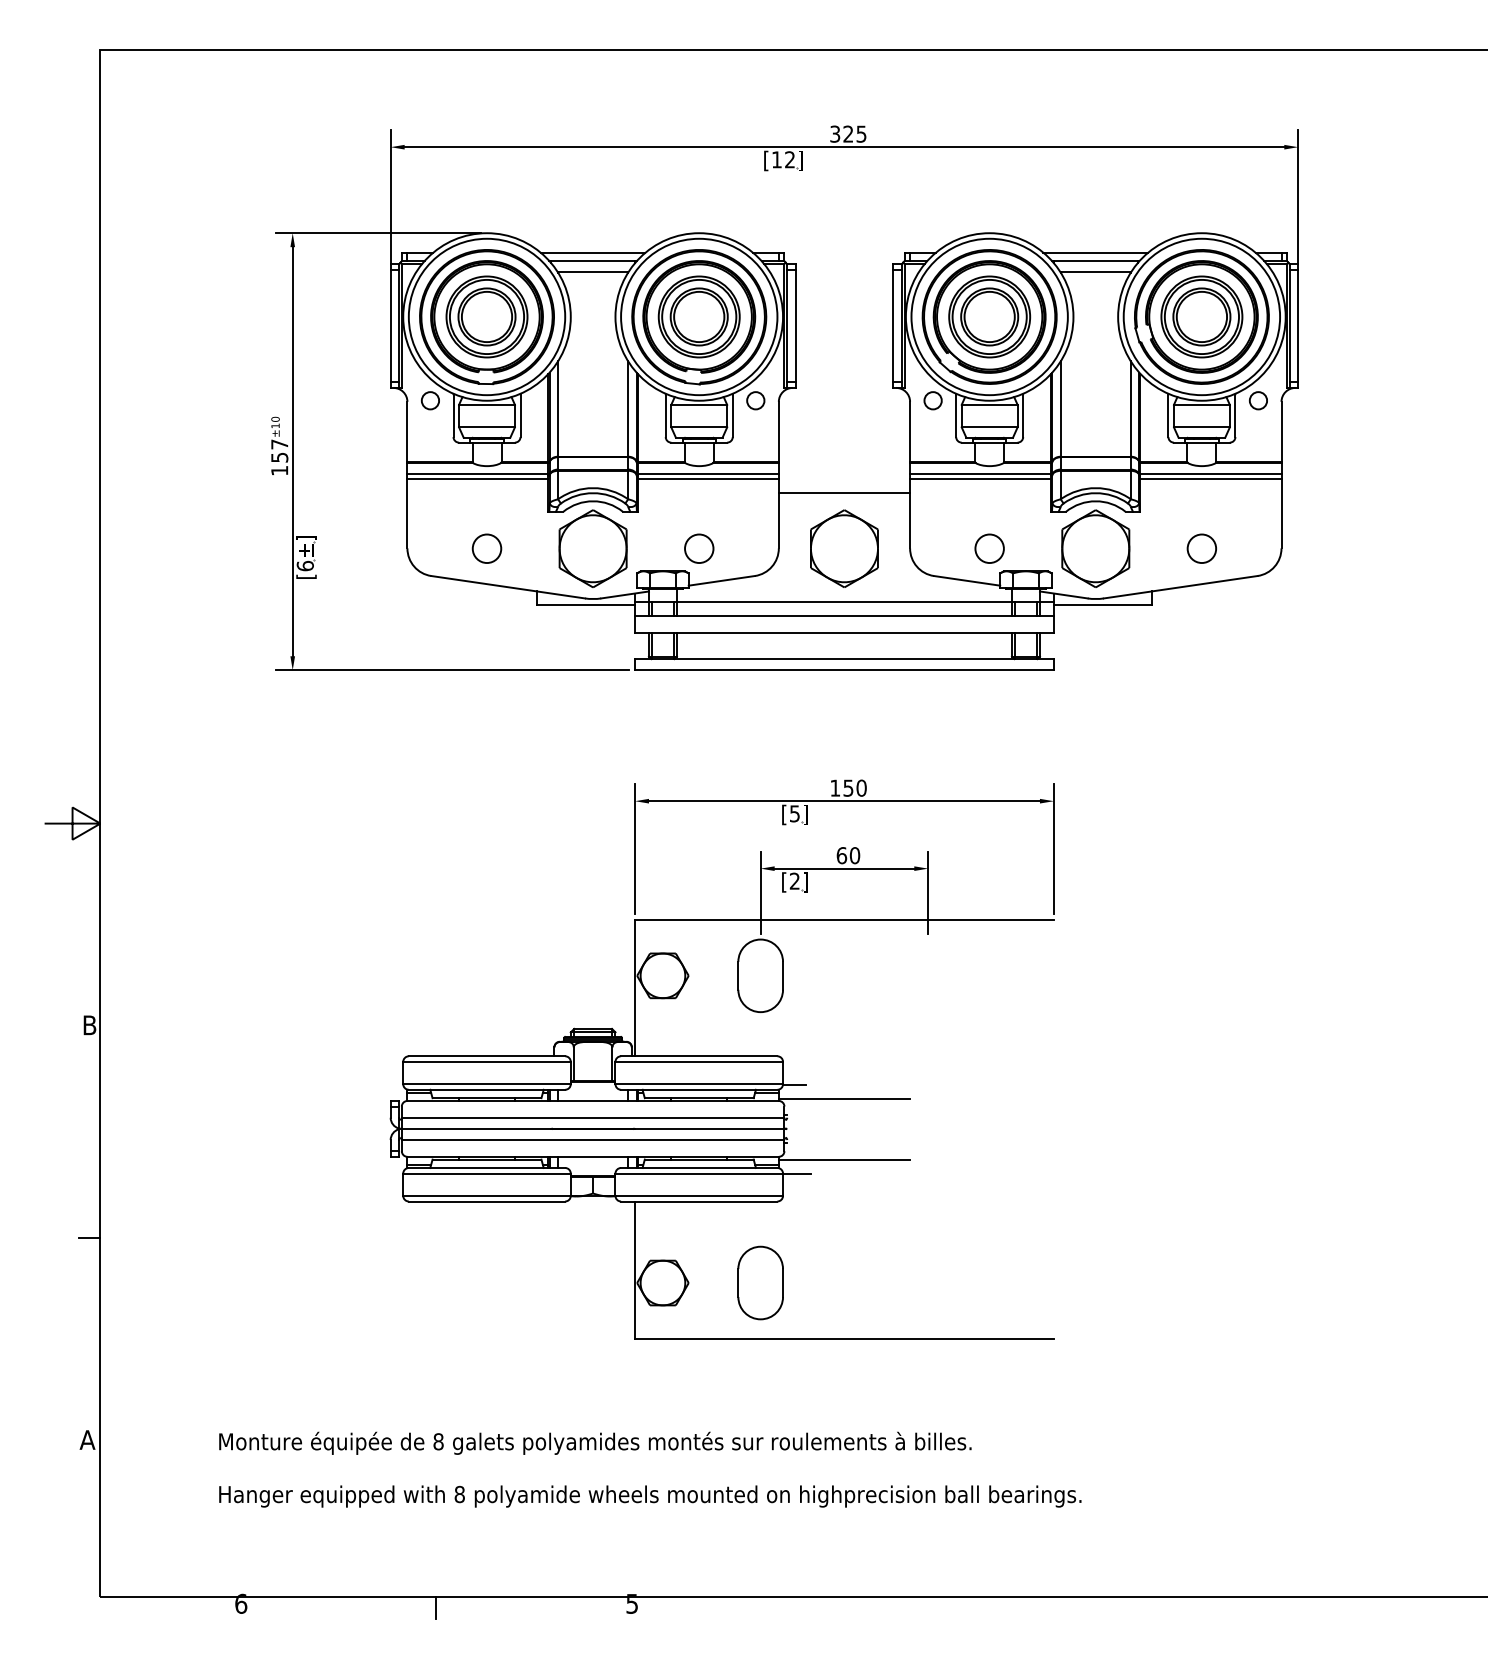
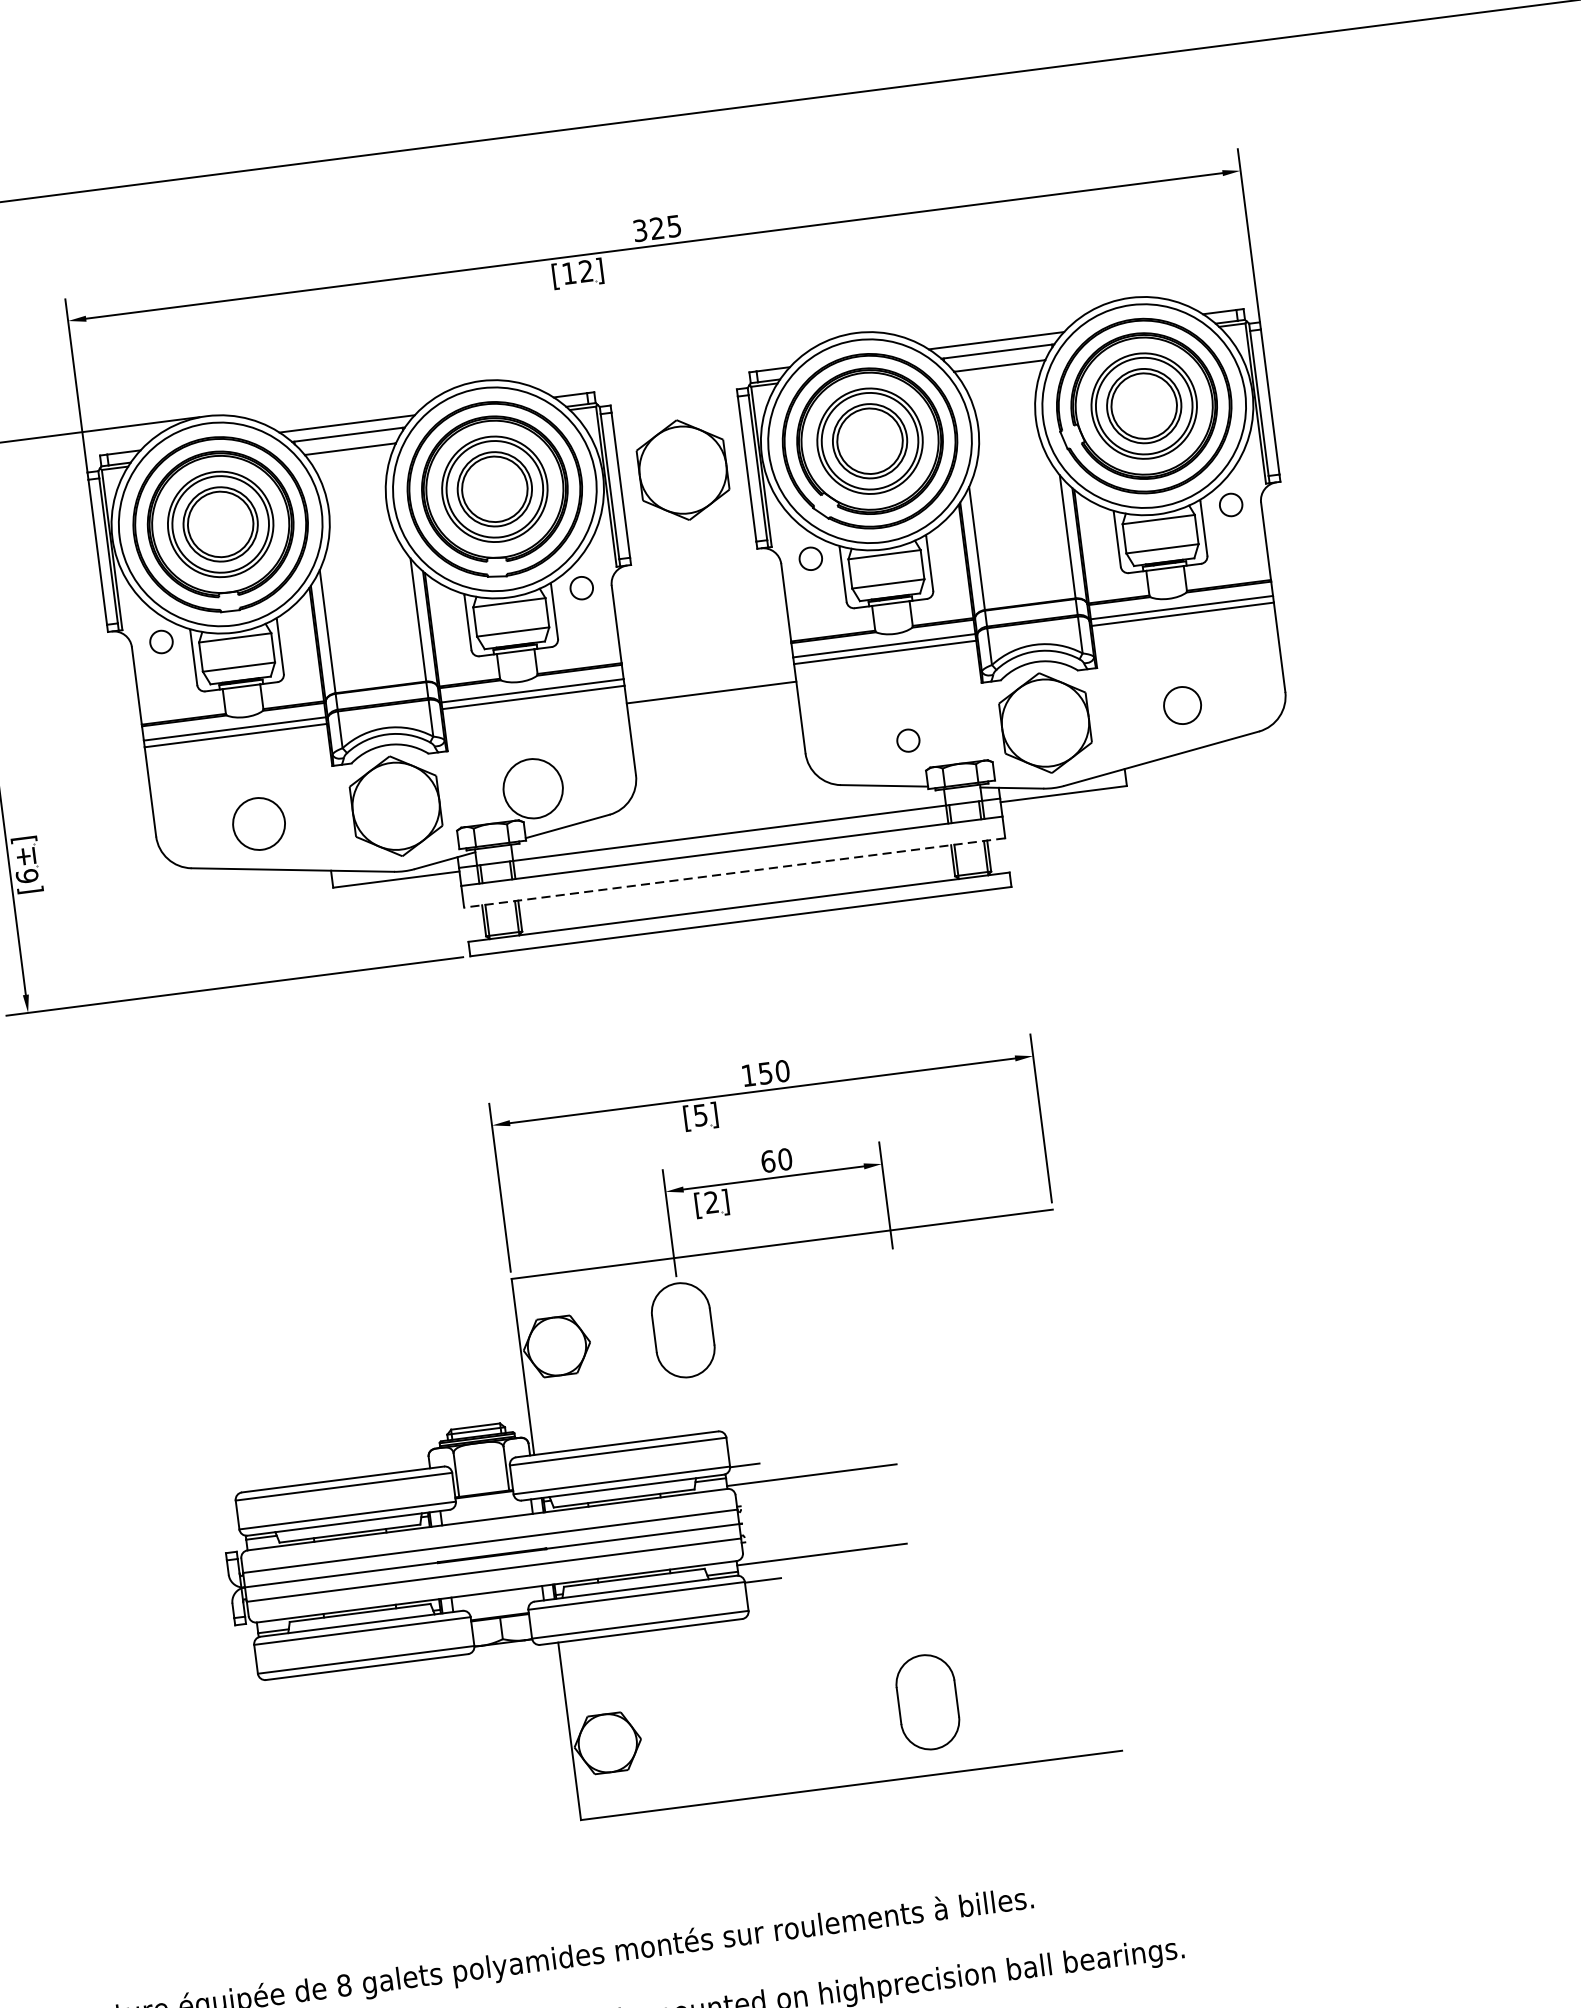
circle: (486, 548) -> (258, 823), size x1.4
circle: (699, 548) -> (533, 788), size x1.6
part: (844, 548) -> (683, 469), moved
circle: (989, 548) -> (908, 740), size x0.6
line: (843, 632) -> (733, 873), solid -> dashed
part: (760, 1282) -> (927, 1701), moved

